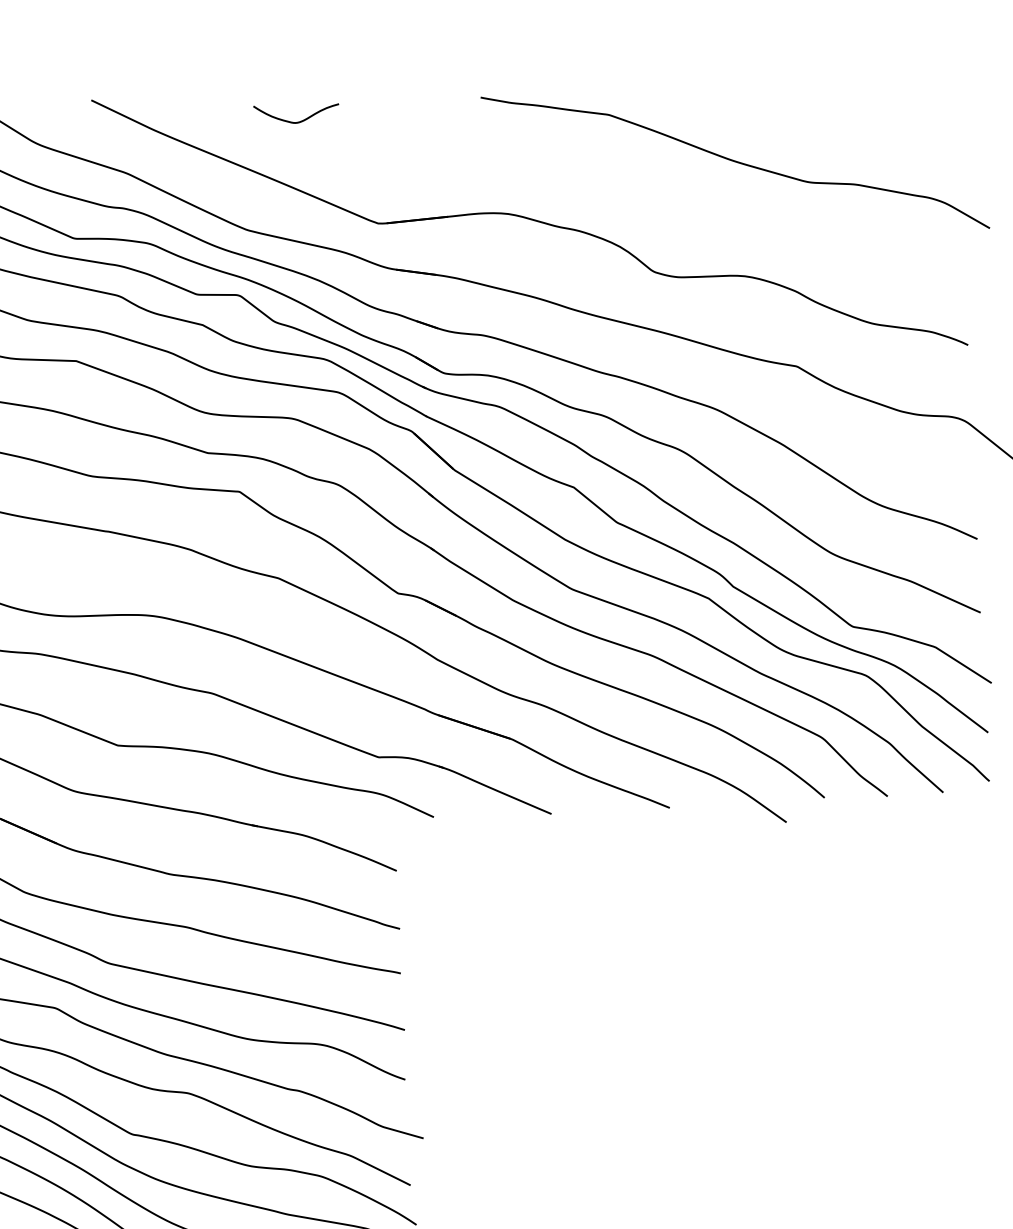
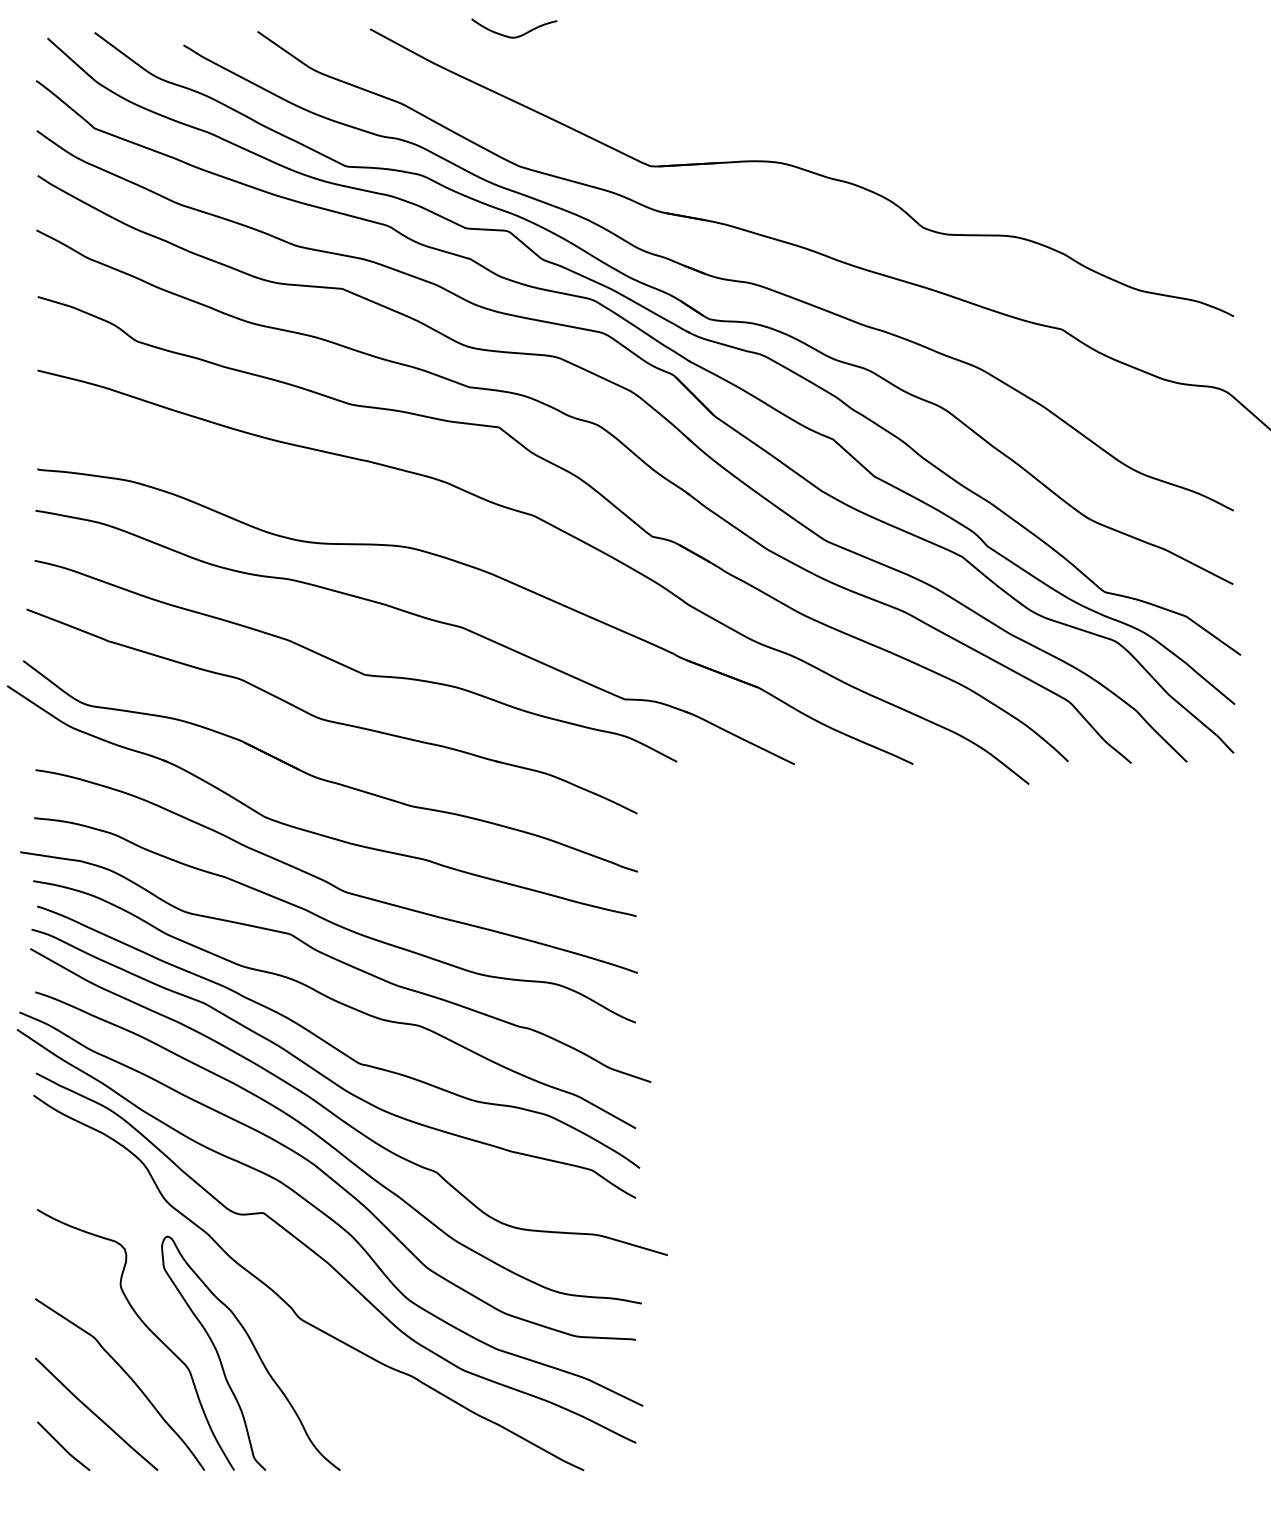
curve: (297, 121) -> (514, 36), moved
curve: (735, 162) -> (1010, 122), removed

